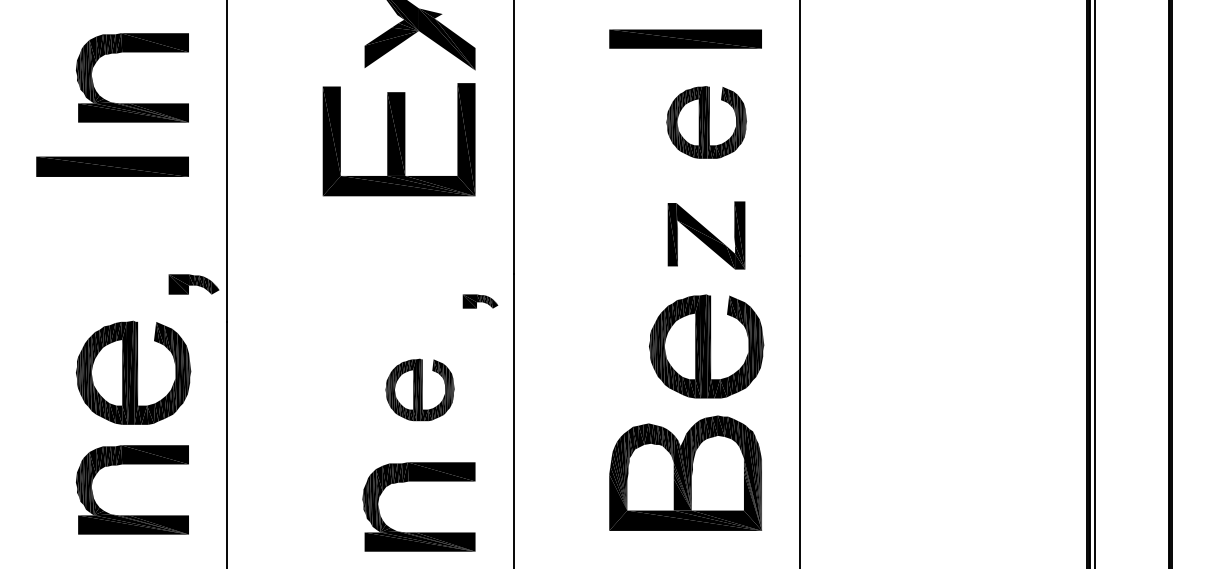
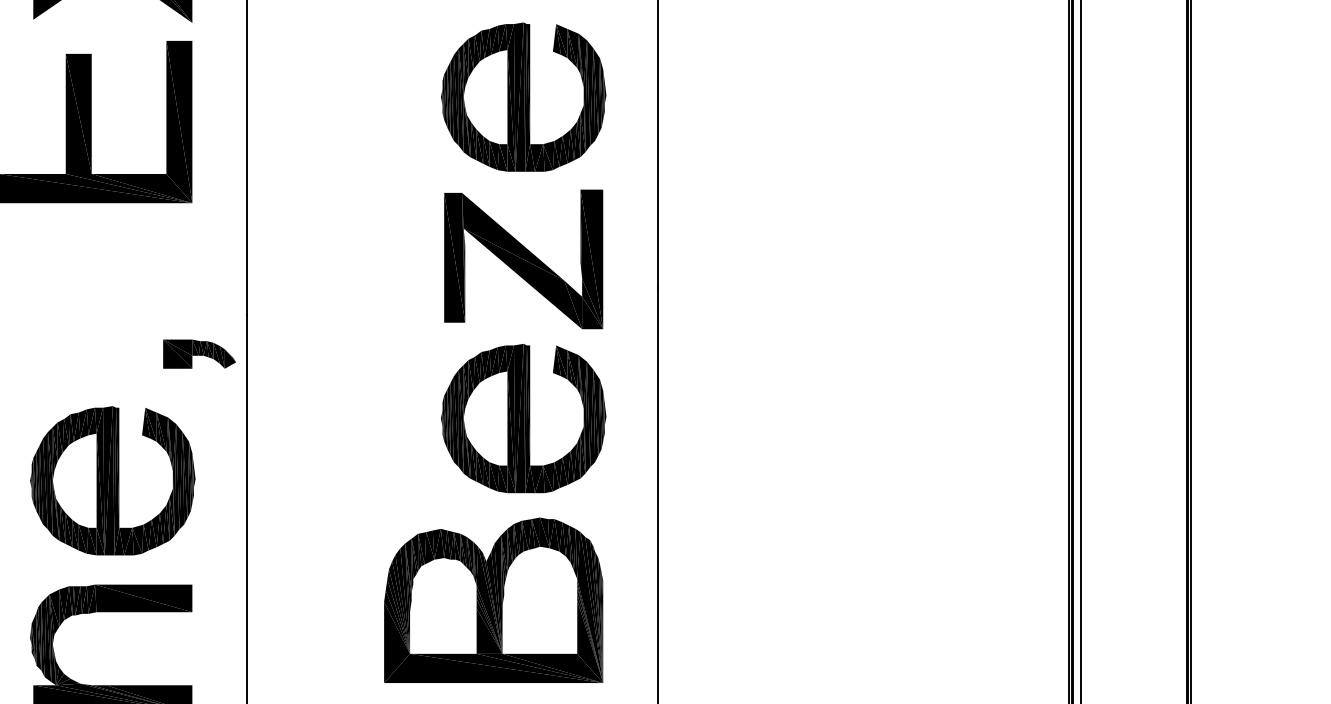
part: (706, 122) -> (523, 97), size x1.43
part: (706, 235) -> (523, 259), size x1.43
part: (480, 301) -> (199, 354), size x1.43
part: (419, 389) -> (112, 480), size x1.67

